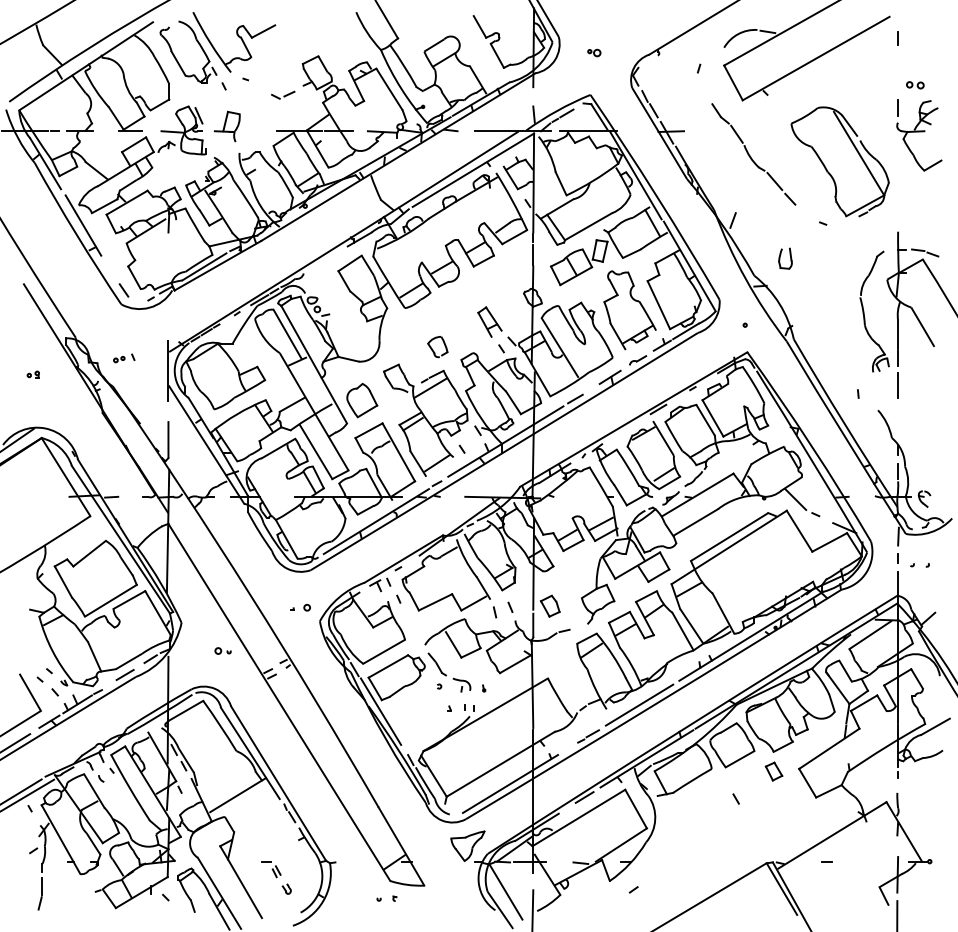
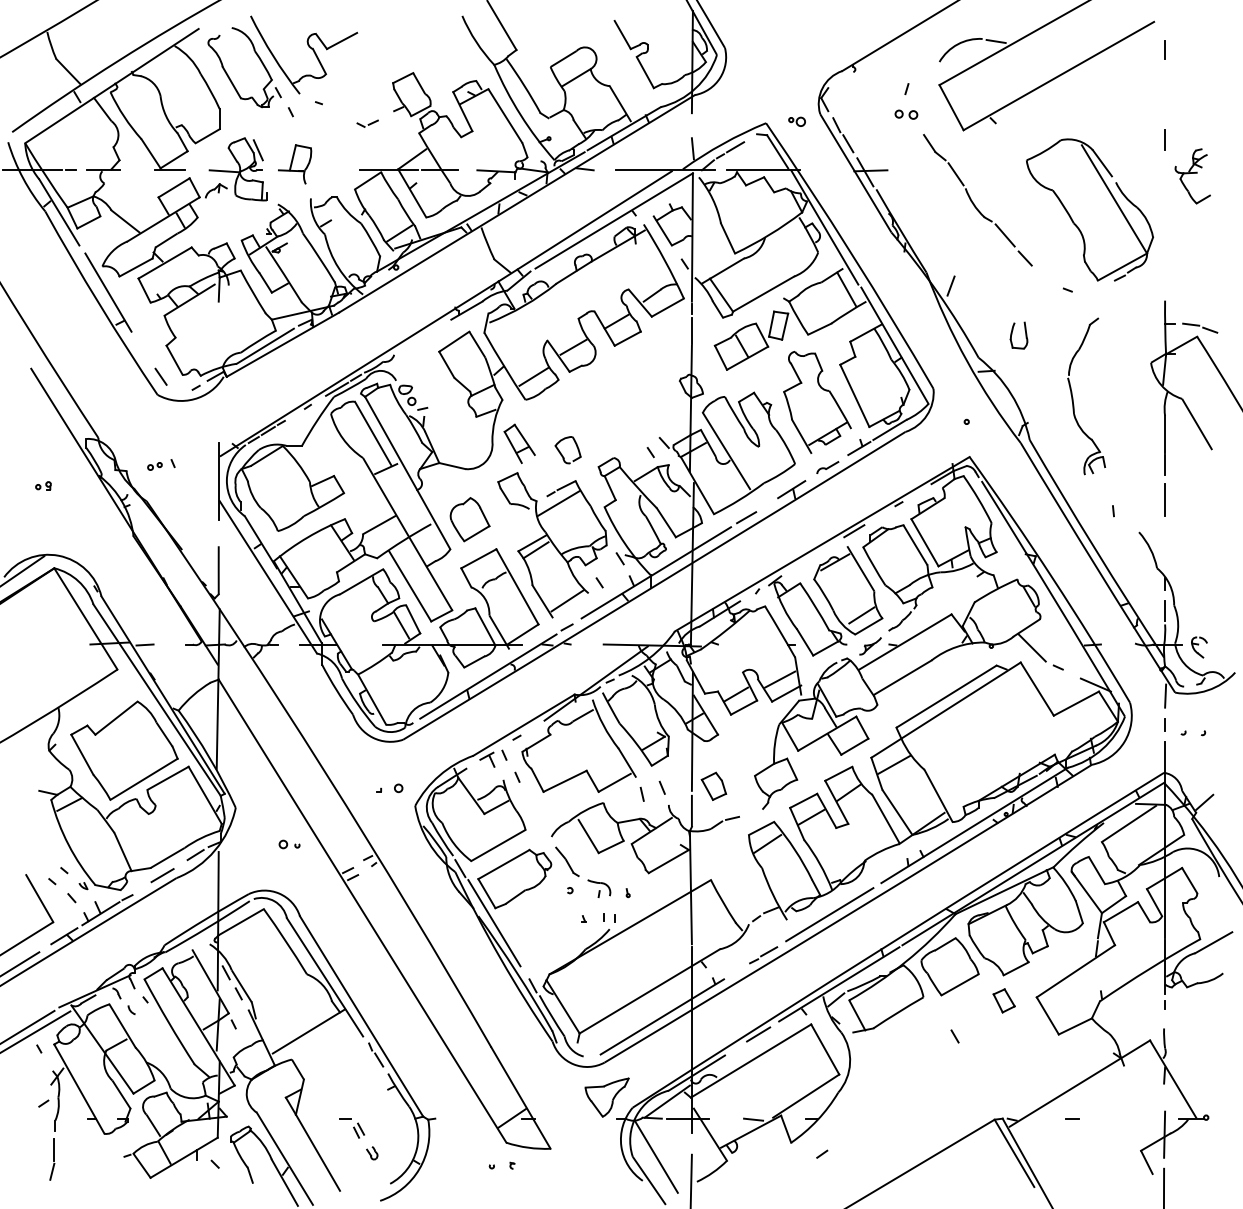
part: (593, 52) -> (796, 121), moved
part: (915, 85) -> (906, 114), moved
part: (283, 95) -> (367, 123), size x0.7
part: (919, 136) -> (1192, 176), size x0.6
part: (864, 312) -> (1073, 397), moved
part: (489, 321) -> (519, 443), moved

